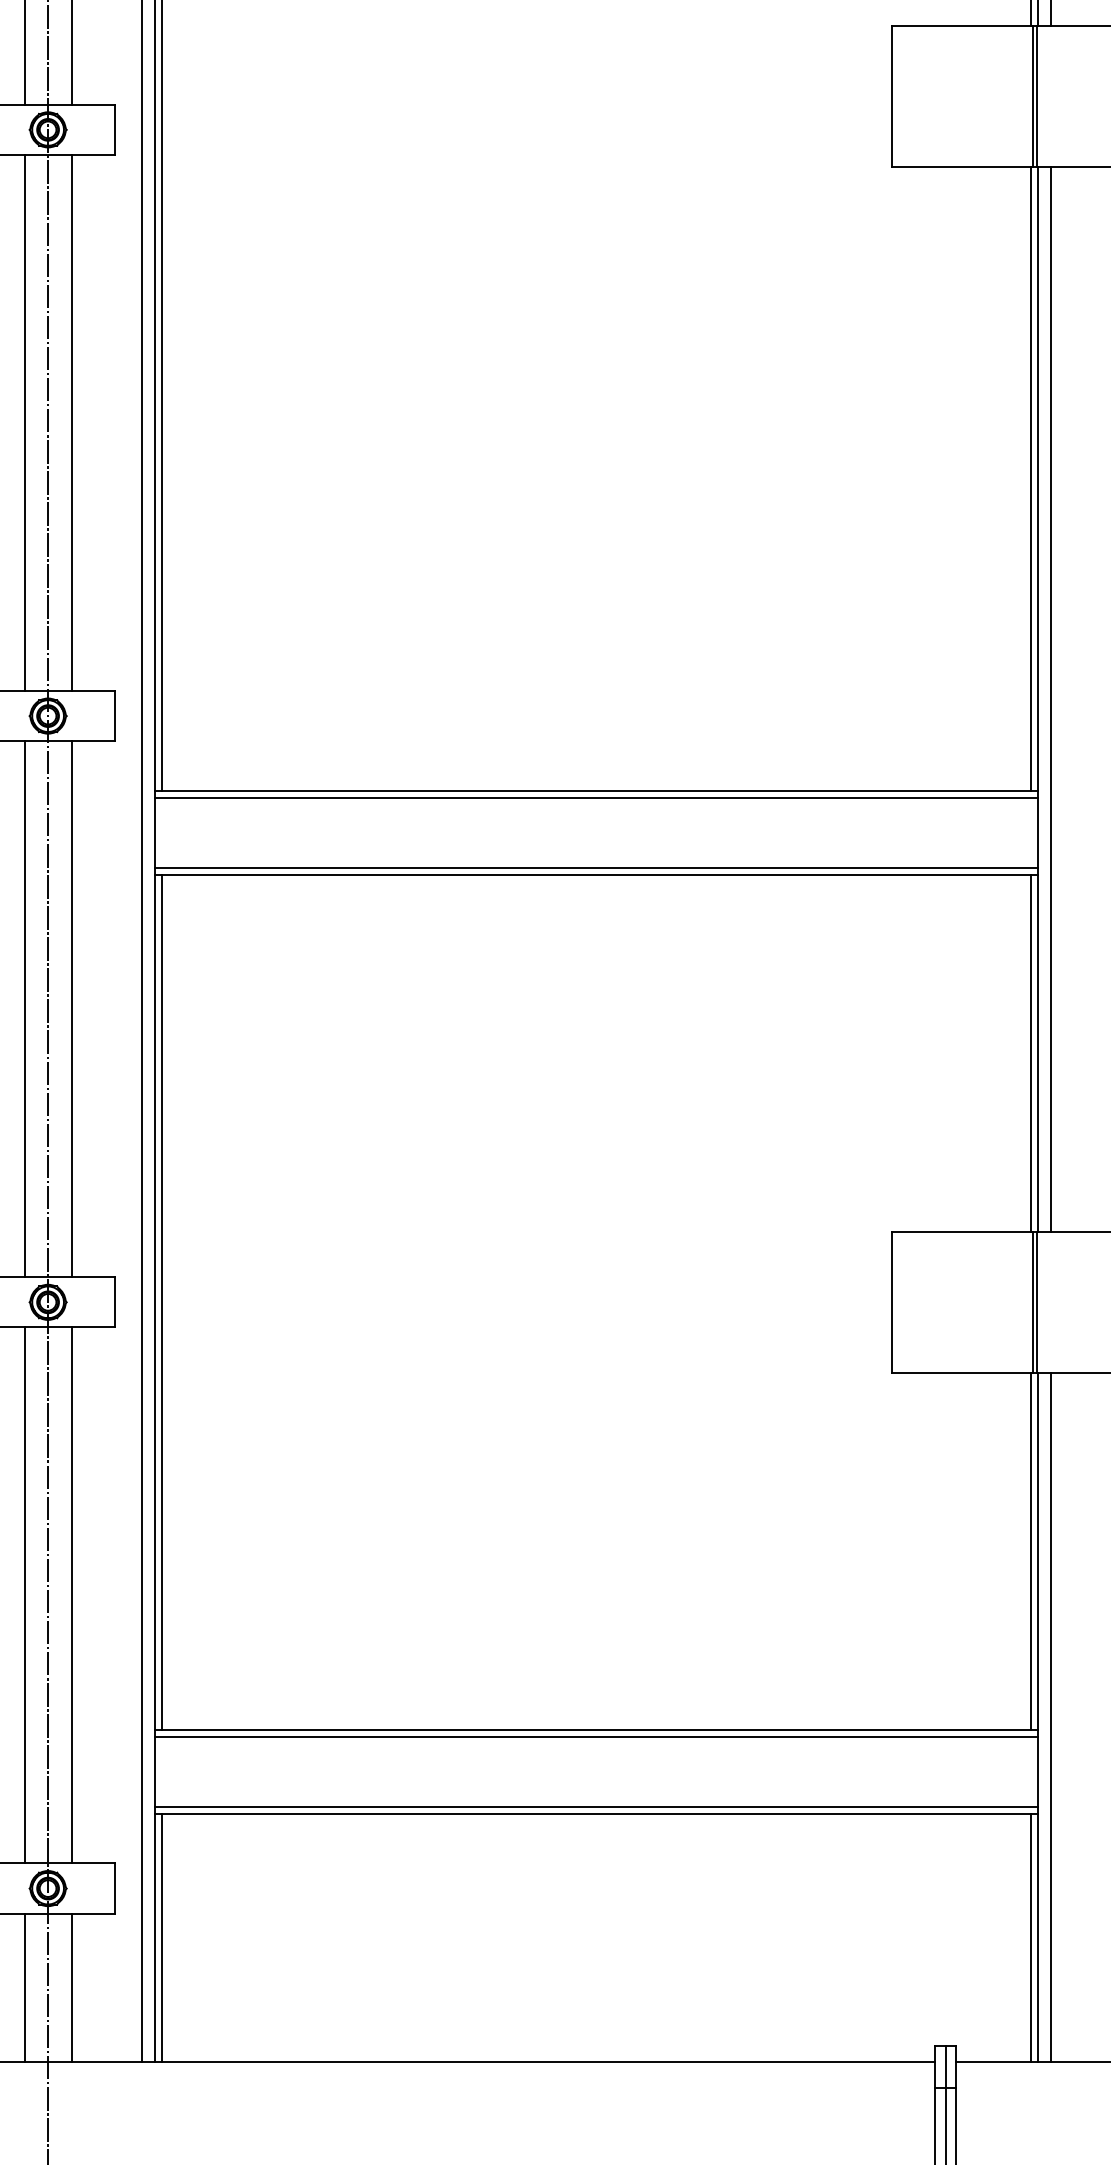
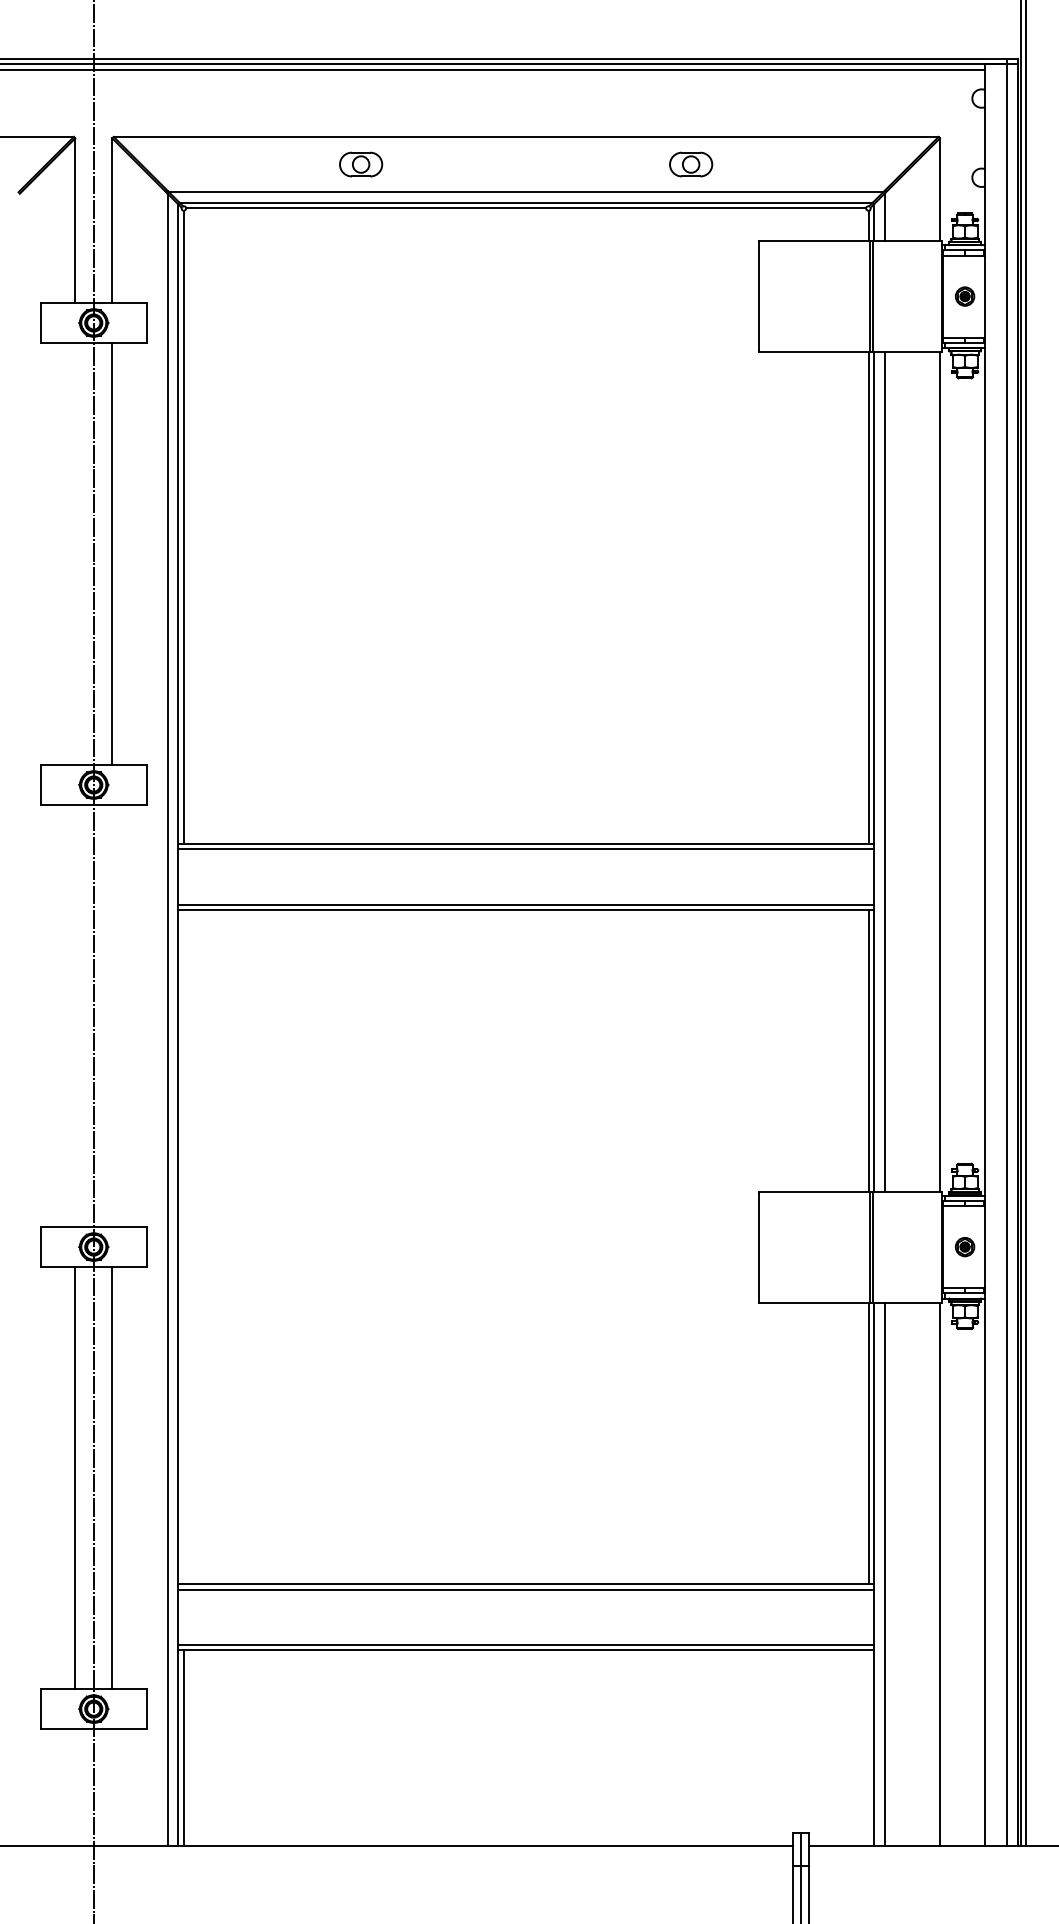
line: (24, 422) -> (75, 553), removed
line: (24, 1008) -> (75, 1015), removed
line: (71, 1008) -> (112, 1015), removed
line: (161, 1302) -> (183, 1247), removed
line: (1031, 1938) -> (868, 1748), removed
line: (24, 1988) -> (75, 1787), removed
line: (71, 1988) -> (112, 1787), removed

